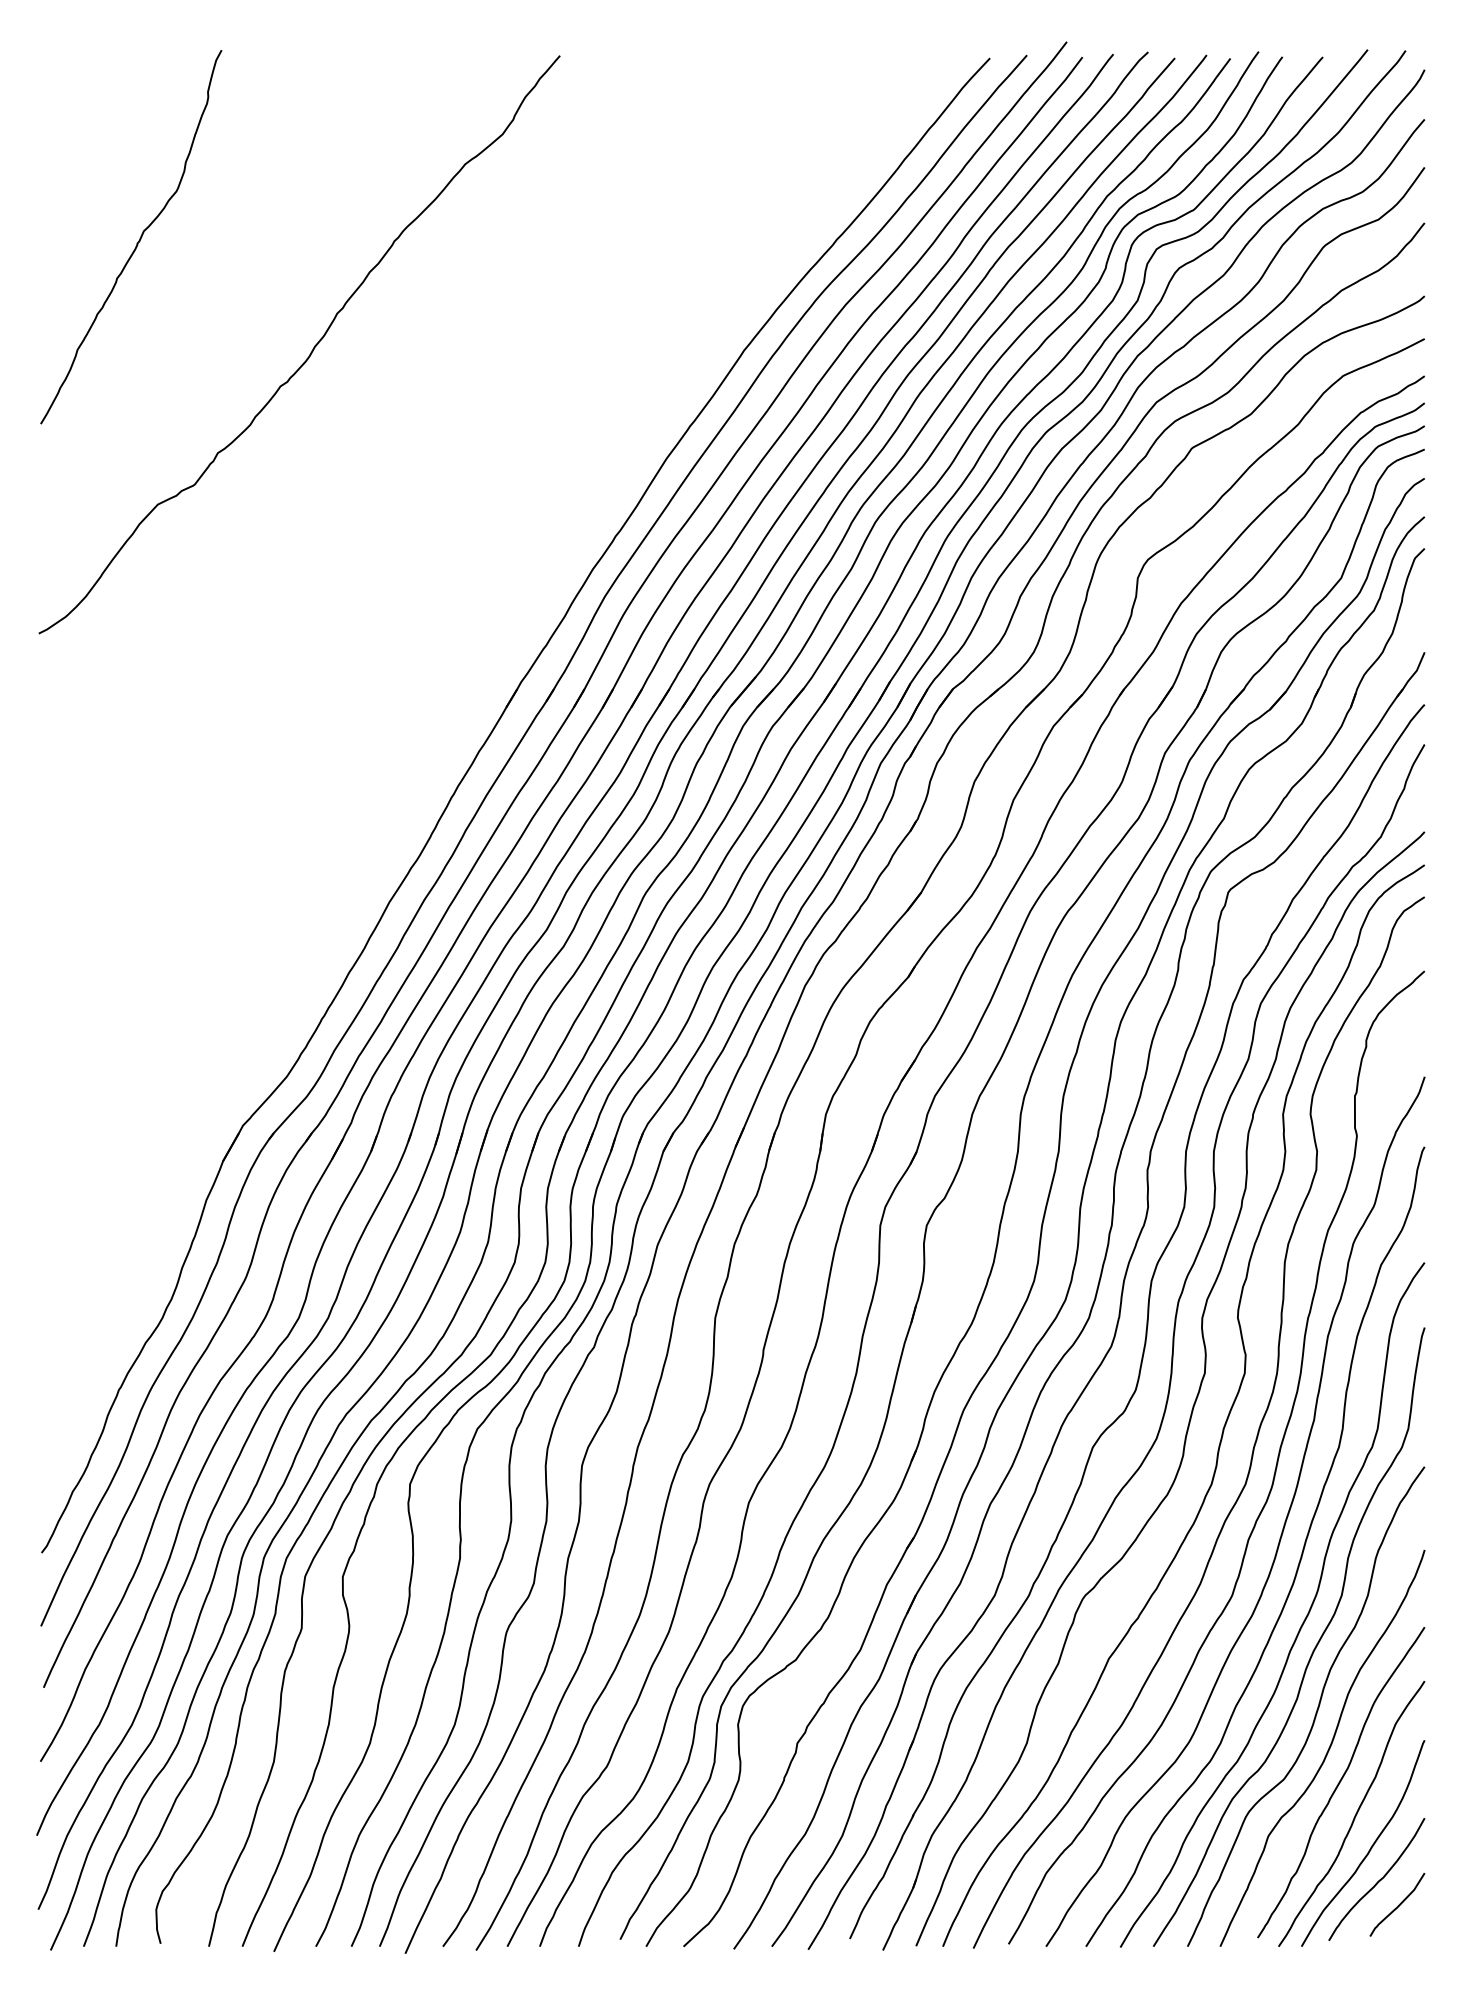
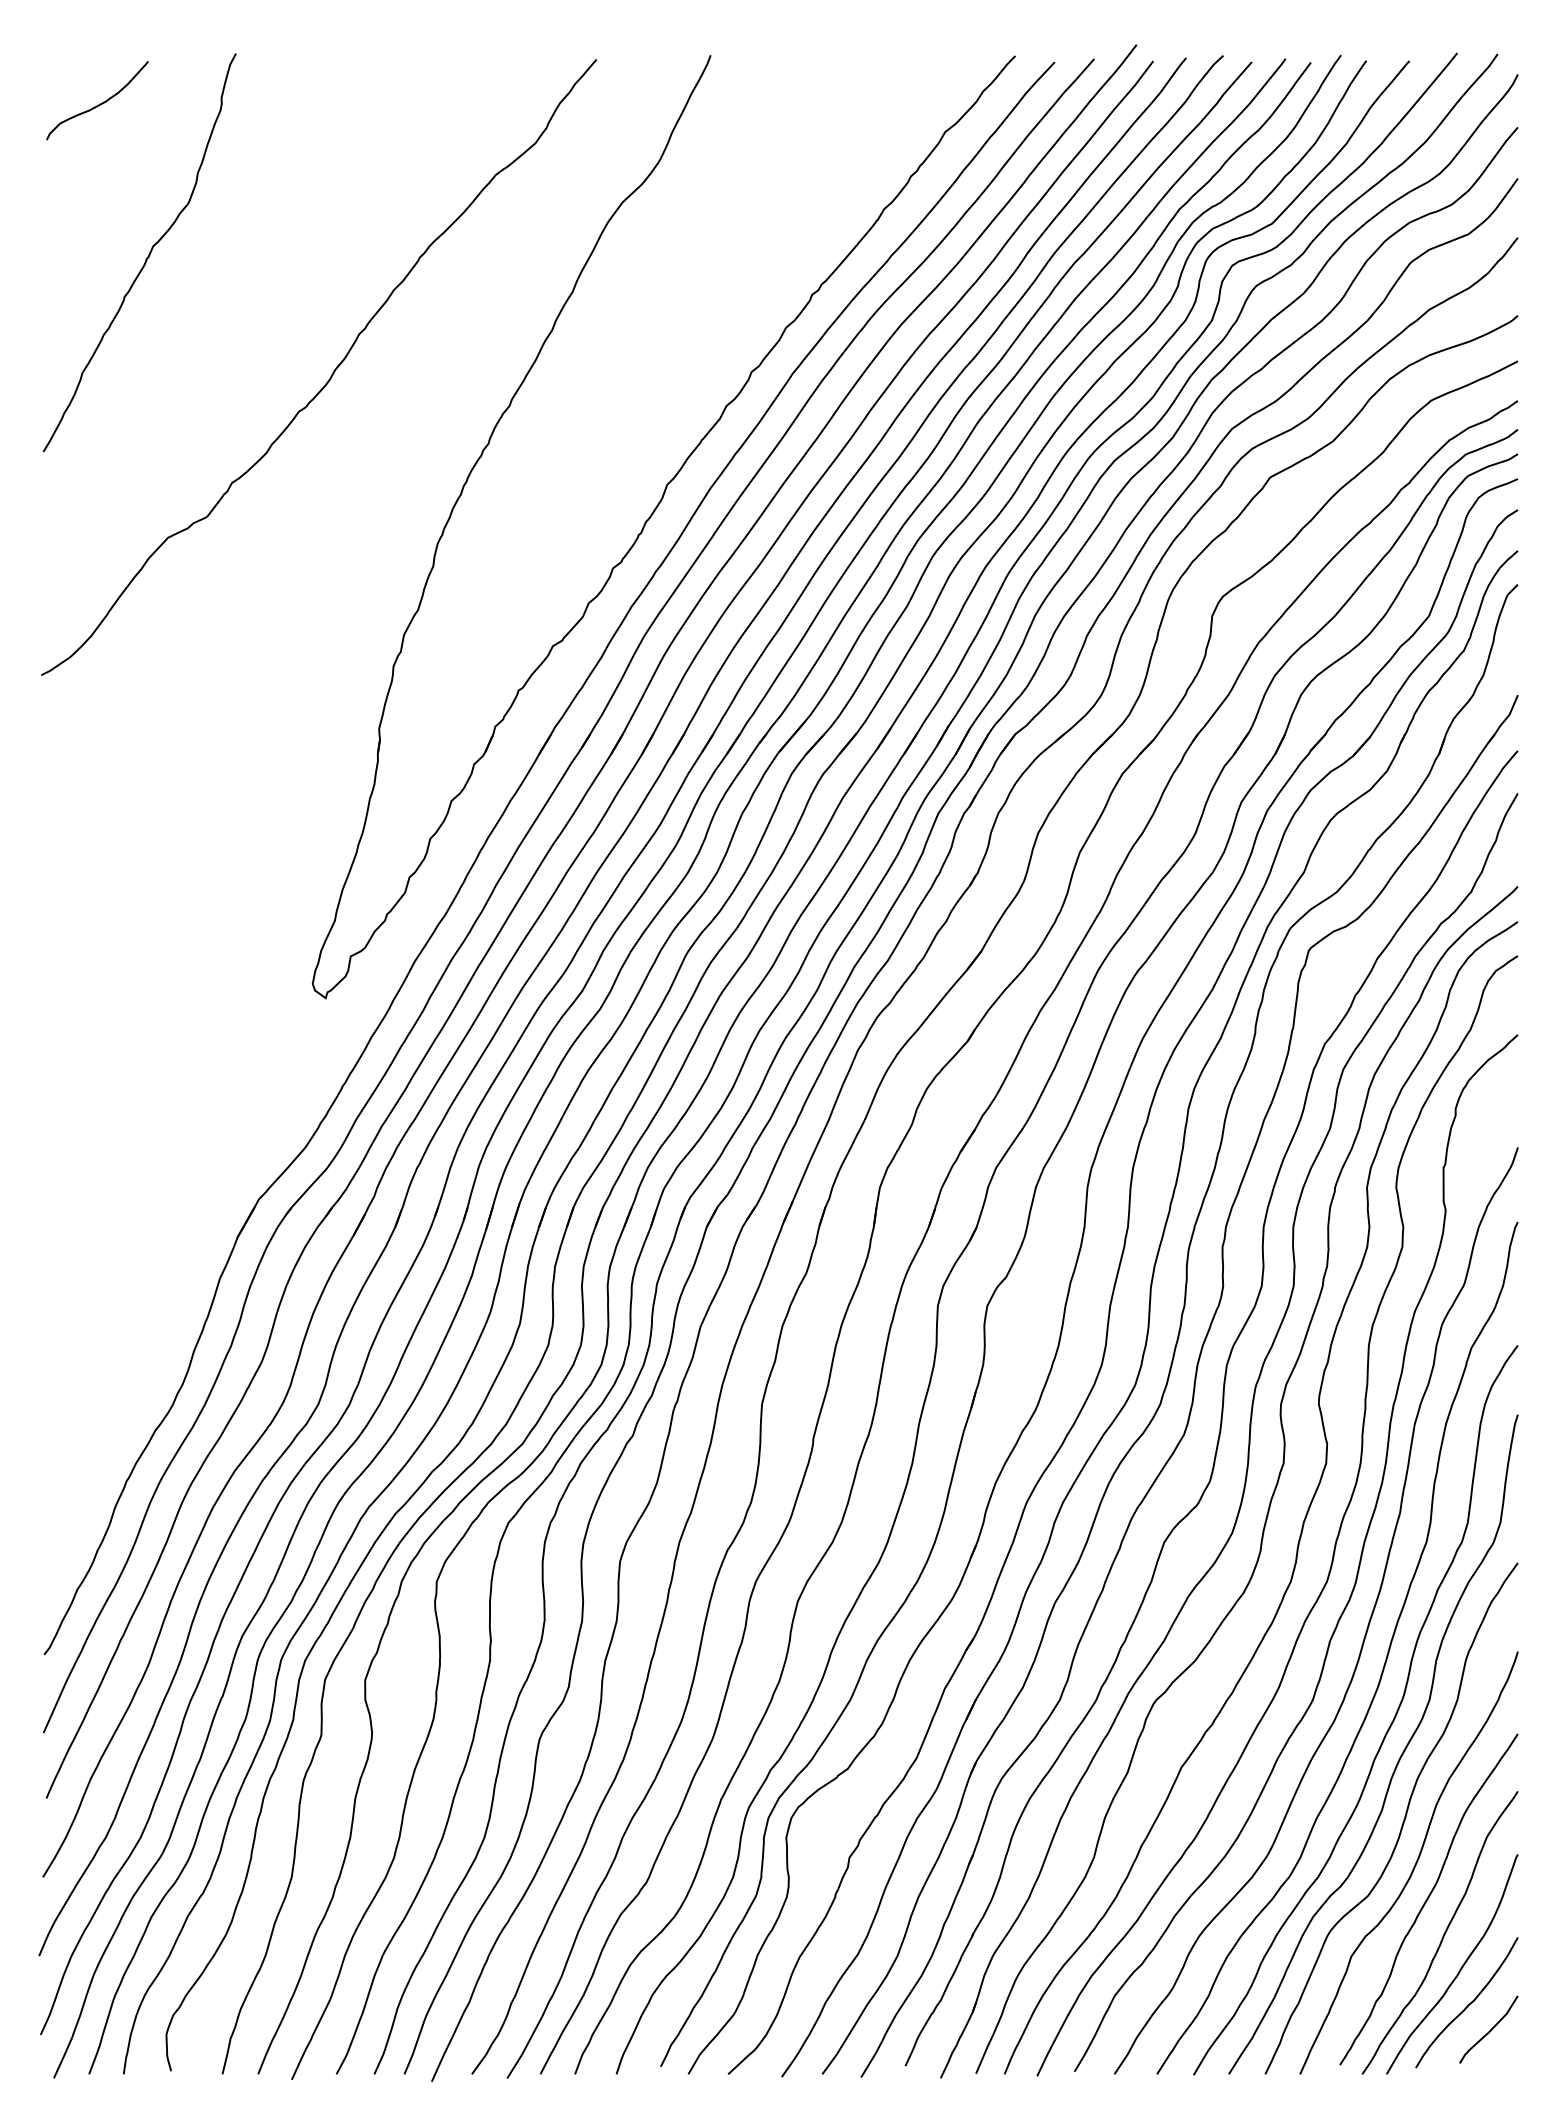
curve: (92, 97) -> (98, 104), added
part: (611, 485) -> (651, 517), added

